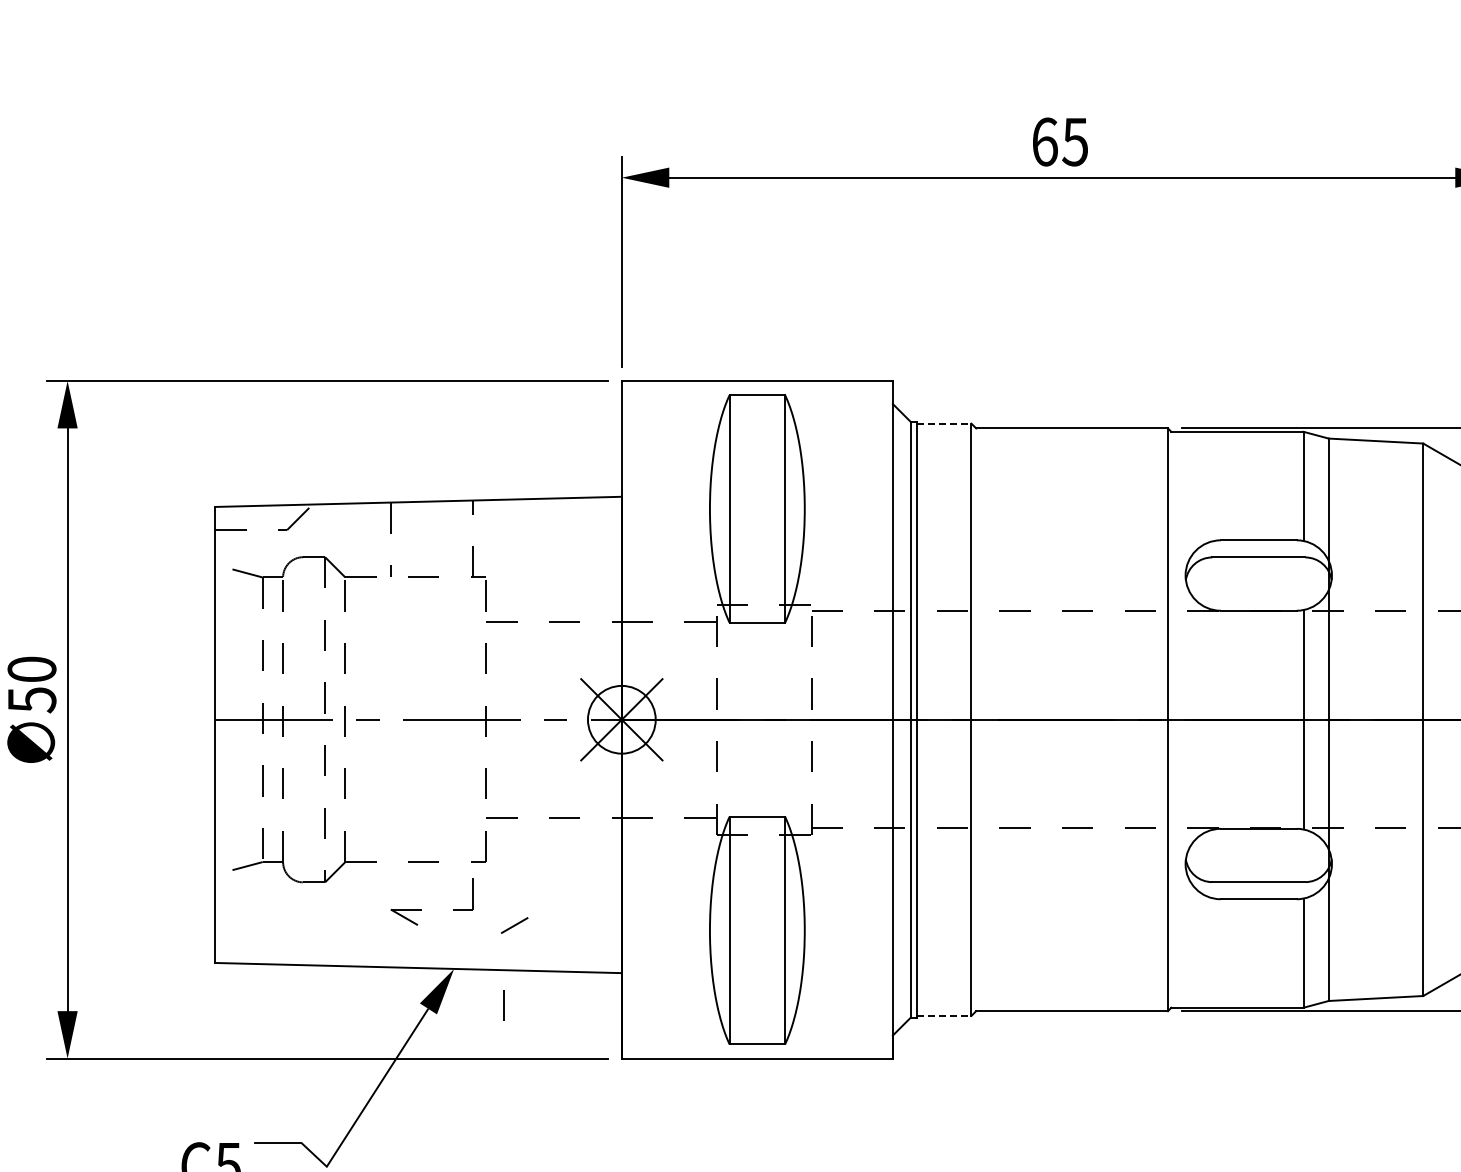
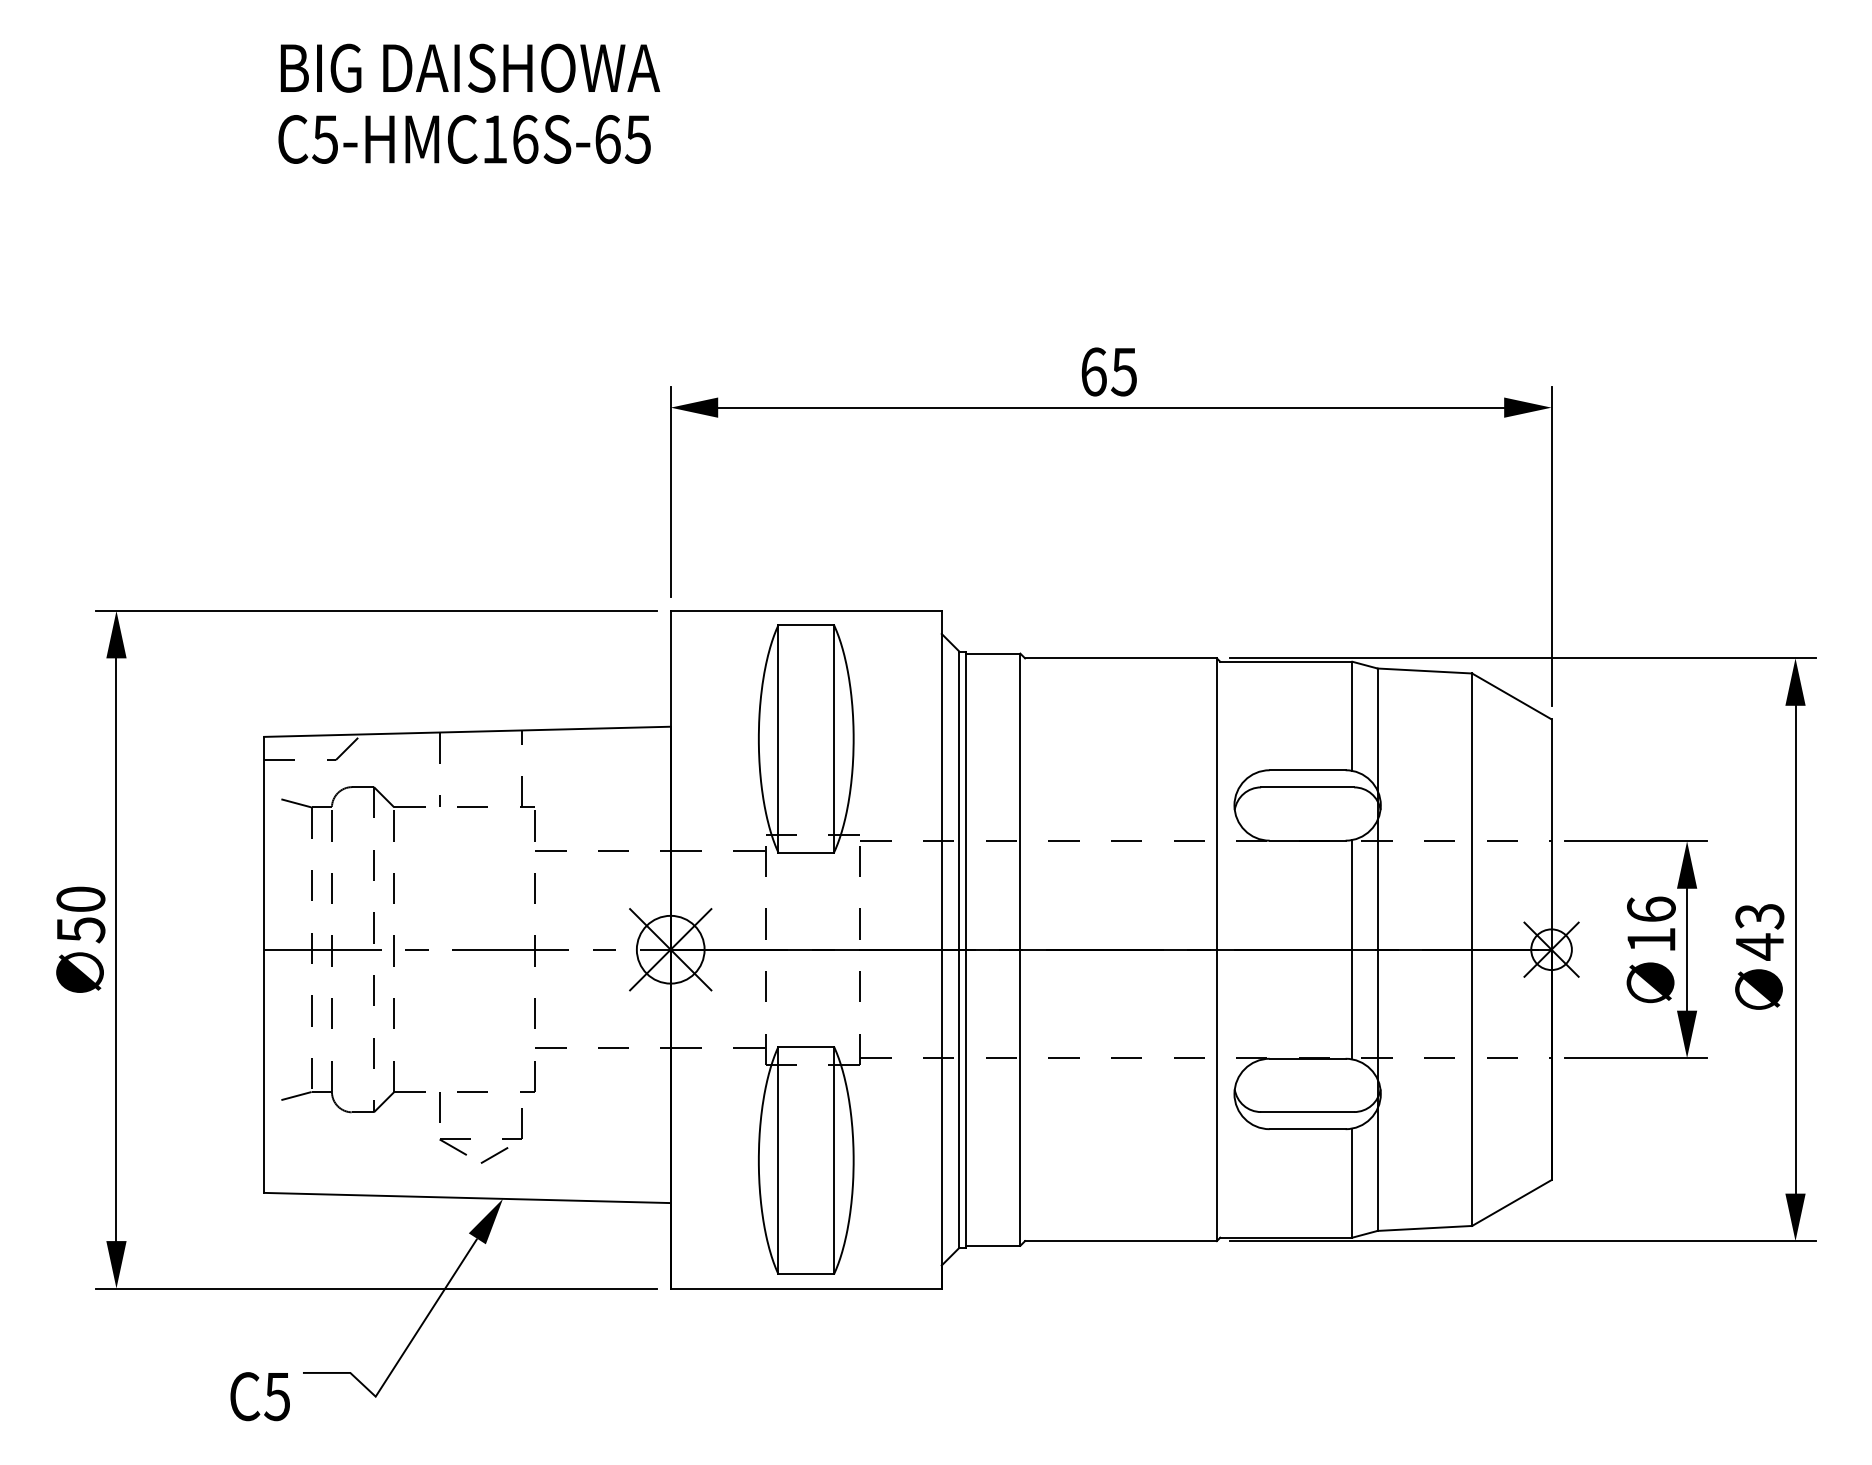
line: (944, 423) -> (993, 653), dashed -> solid
line: (514, 925) -> (494, 1155), moved
line: (503, 1005) -> (439, 1107), moved
line: (944, 1015) -> (993, 1245), dashed -> solid

